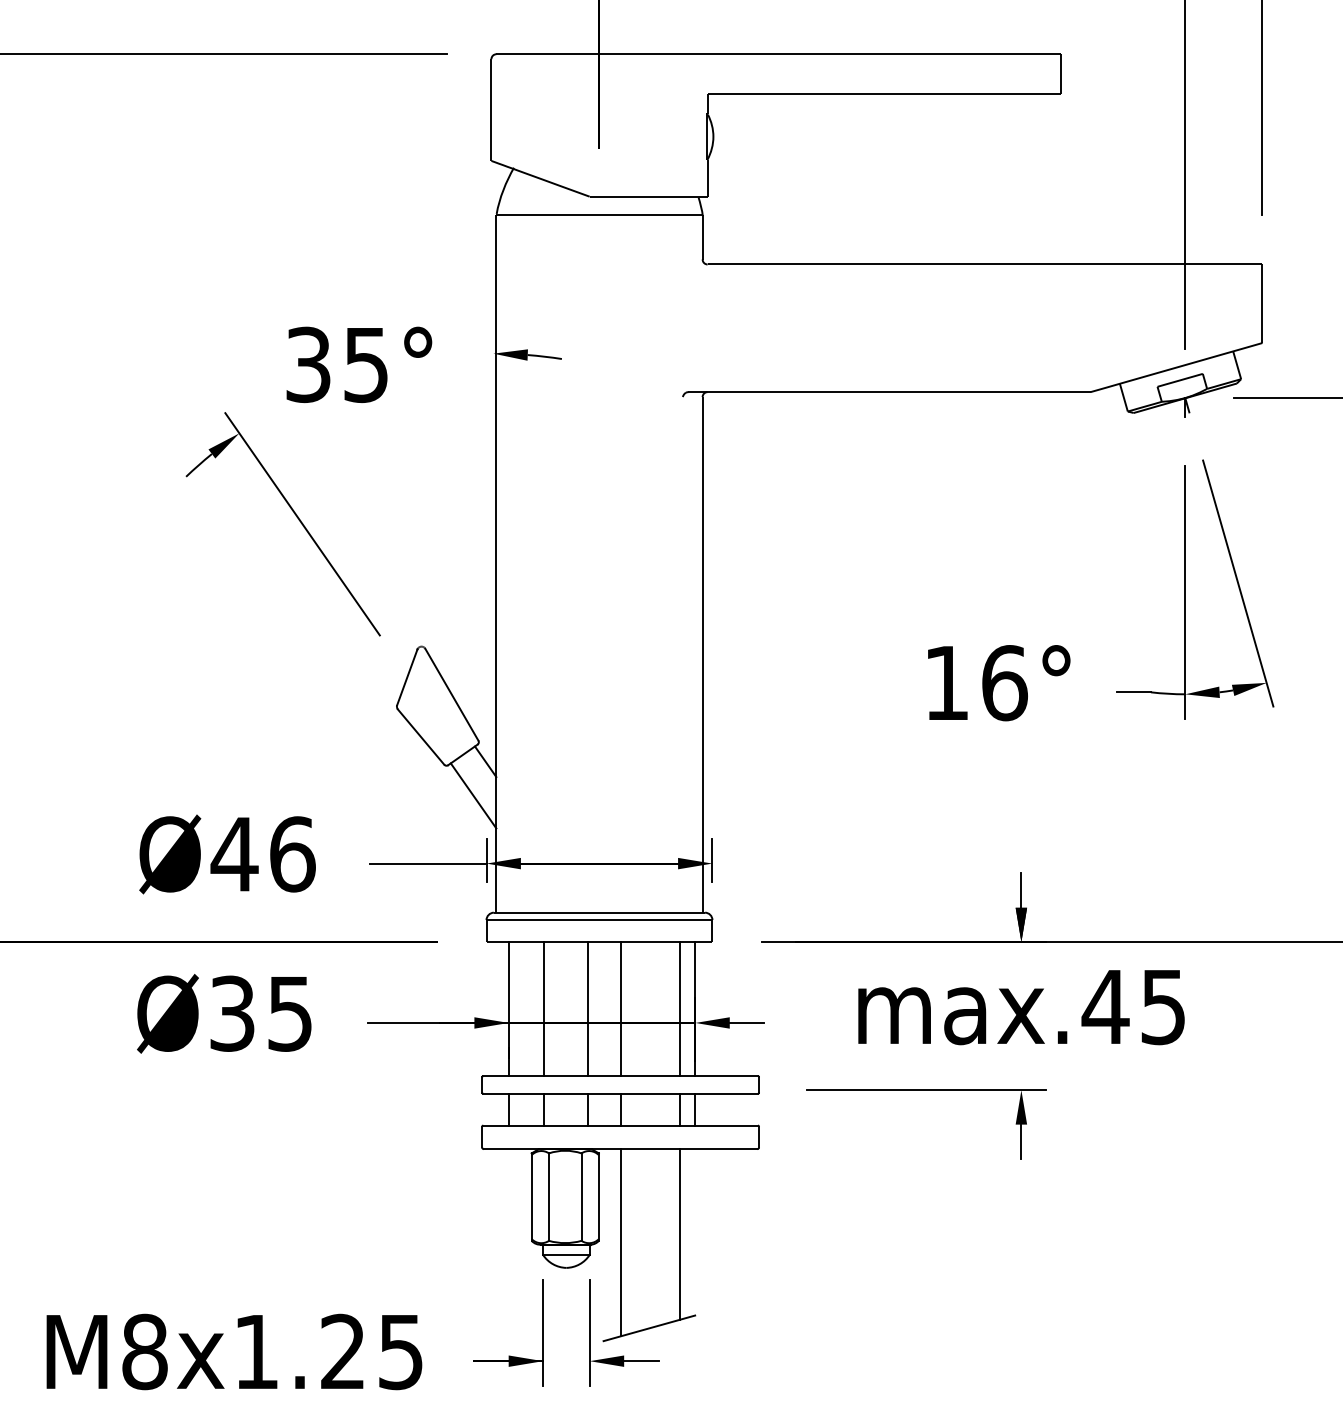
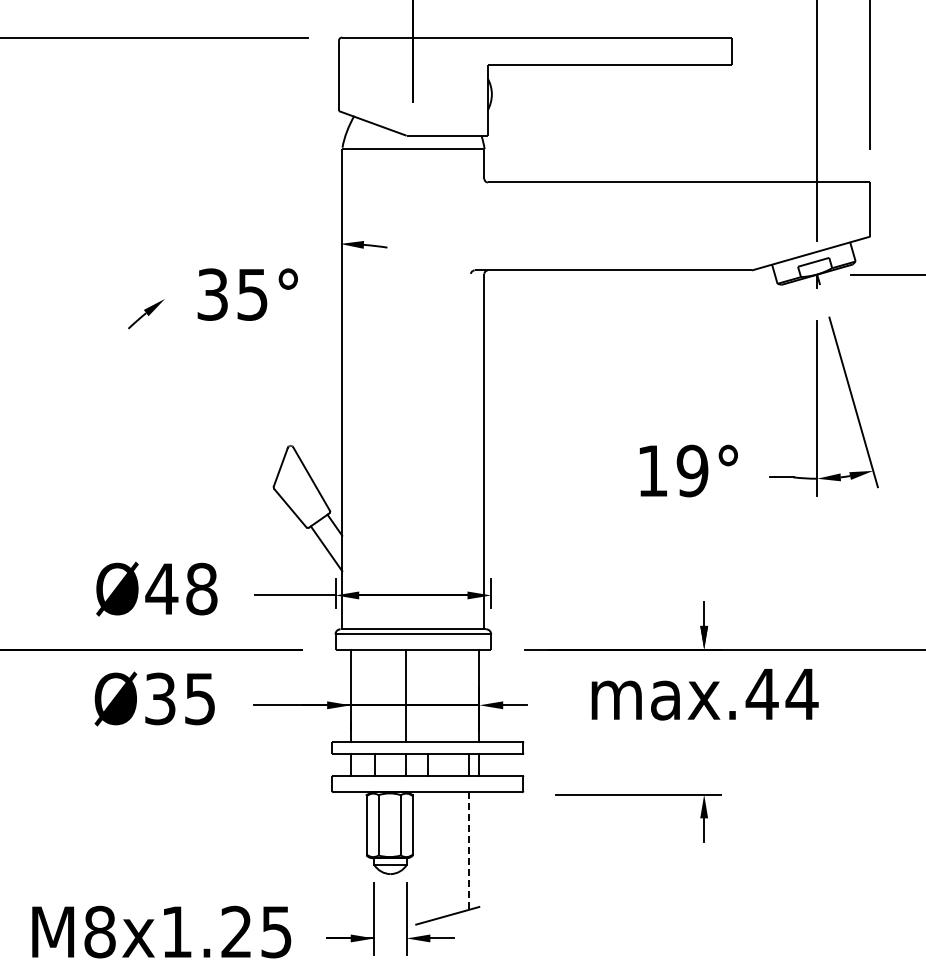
text: (358, 364) -> (247, 294), moved
line: (302, 524) -> (208, 361), removed
text: (1004, 682) -> (692, 470), 16° -> 19°
text: (292, 853) -> (201, 588), Ø46 -> Ø48
text: (1162, 1007) -> (801, 694), max.45 -> max.44
line: (544, 1008) -> (375, 695), removed
line: (621, 1008) -> (428, 695), removed
line: (679, 1008) -> (468, 695), removed
part: (926, 1091) -> (638, 795), moved
line: (679, 1235) -> (468, 851), solid -> dashed
line: (621, 1242) -> (428, 856), removed

